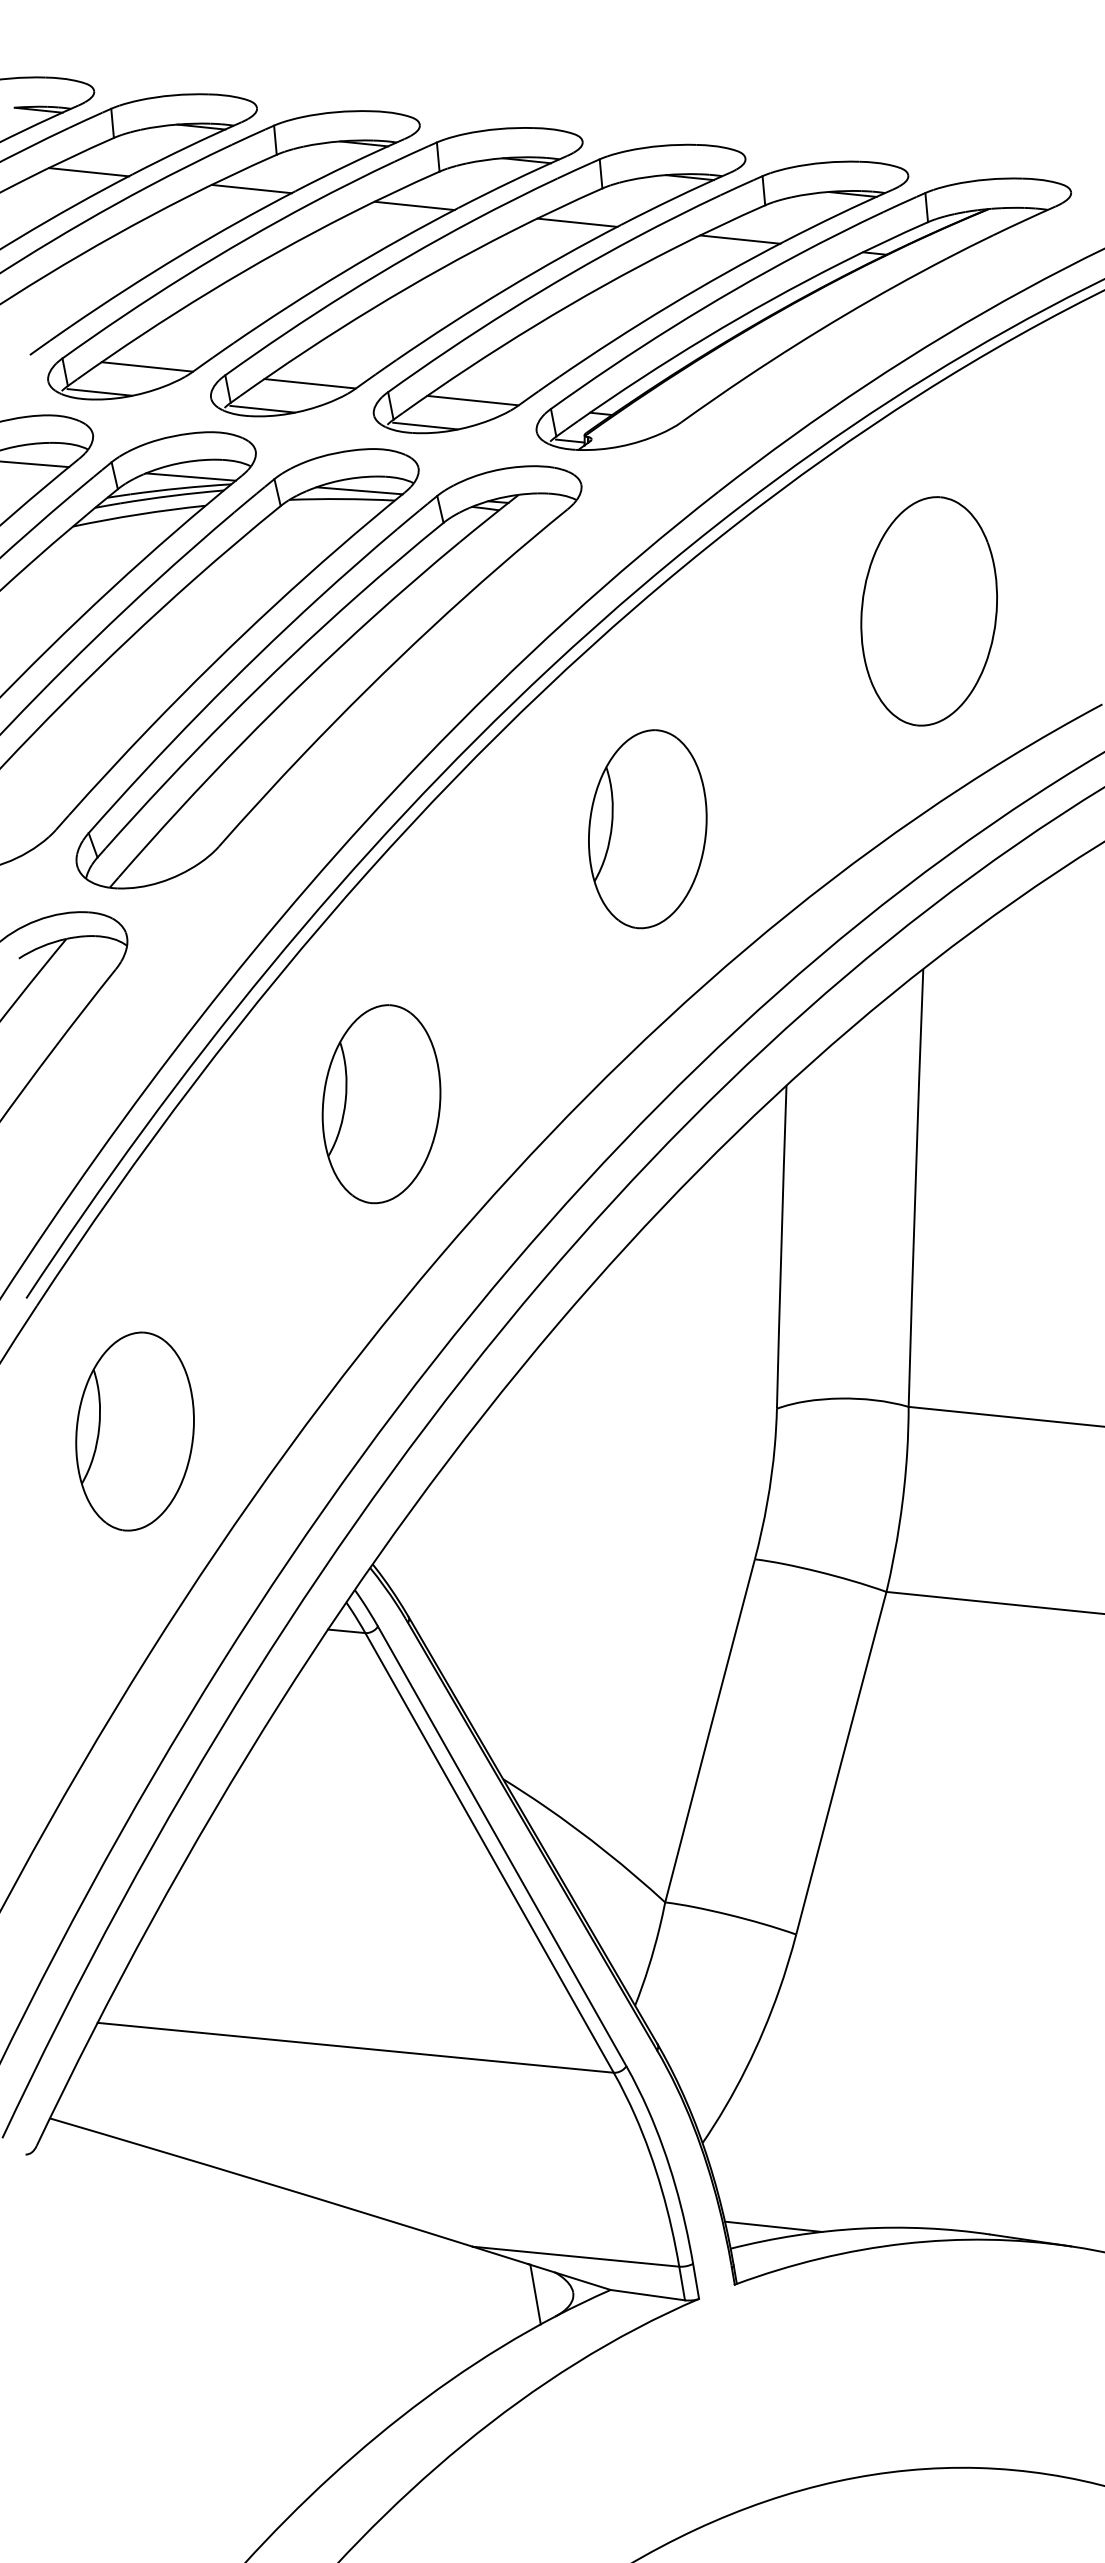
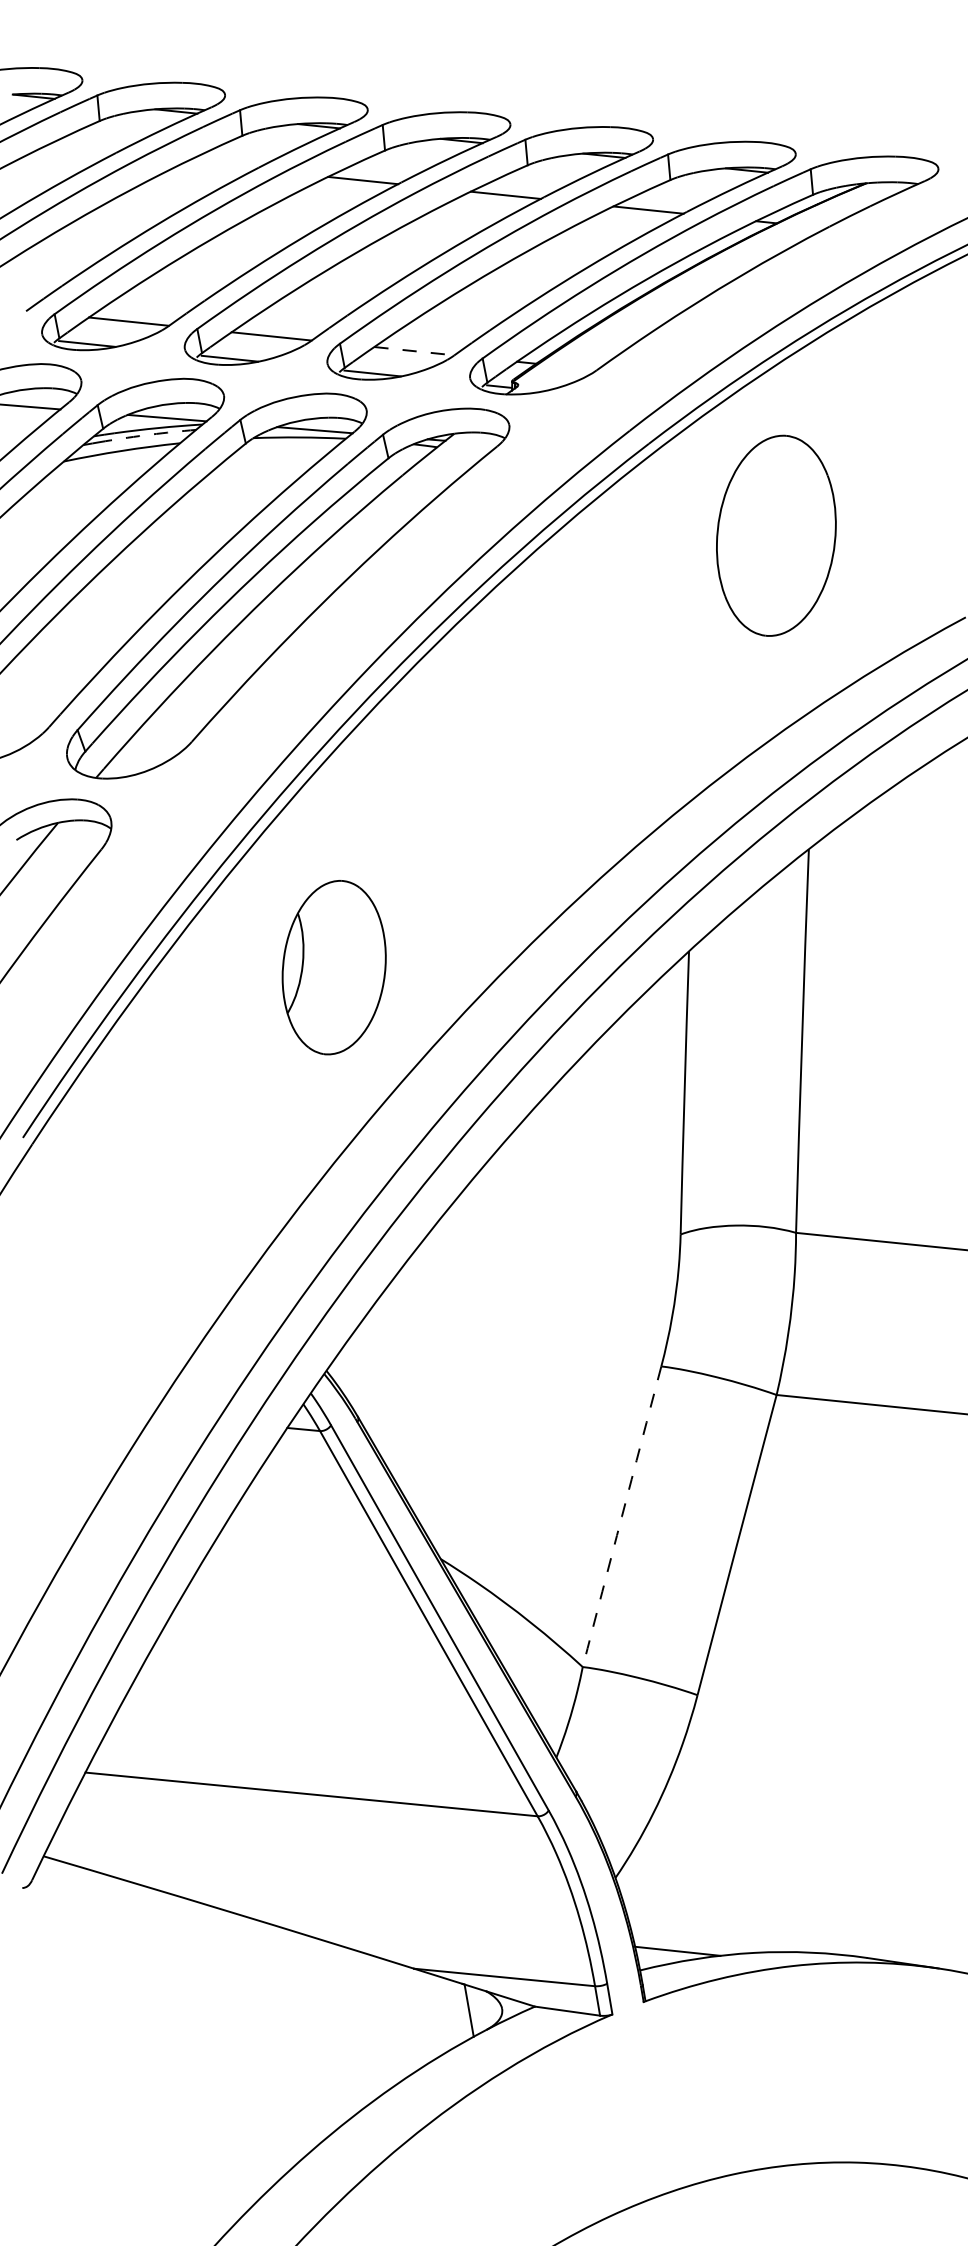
line: (89, 172) -> (78, 151), removed
line: (251, 188) -> (220, 165), removed
line: (472, 400) -> (413, 351), solid -> dashed
arc: (172, 495) -> (151, 434), solid -> dashed
part: (928, 611) -> (775, 535), moved
part: (647, 829) -> (567, 726), removed
part: (134, 1431) -> (117, 1254), removed
arc: (709, 1730) -> (621, 1516), solid -> dashed

